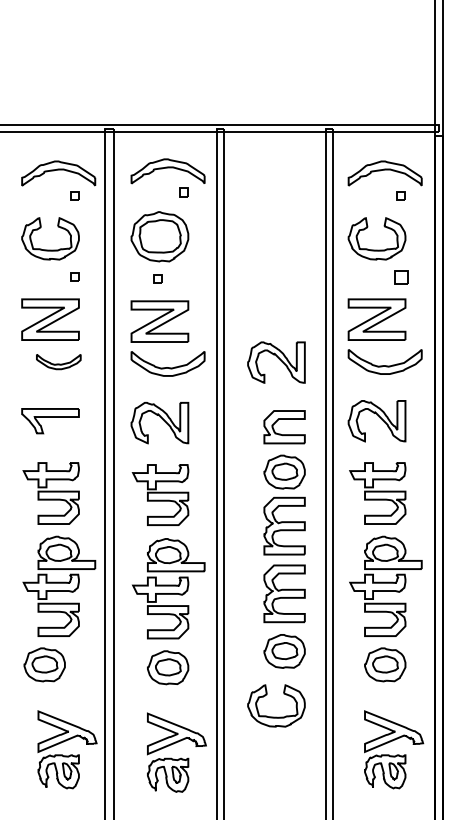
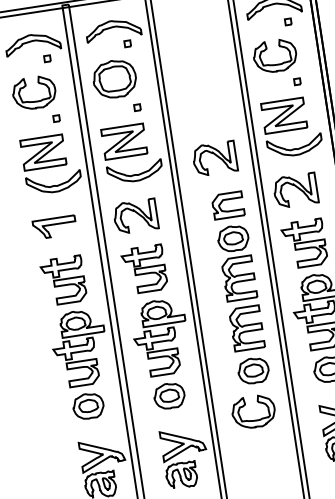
part: (400, 276) -> (296, 81), size x0.62
part: (157, 278) -> (136, 107), moved
part: (58, 361) -> (54, 182), size x1.67
part: (44, 664) -> (88, 406), moved

